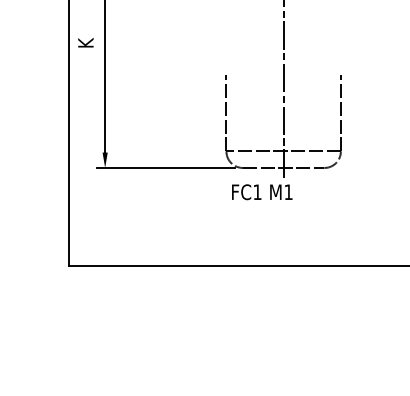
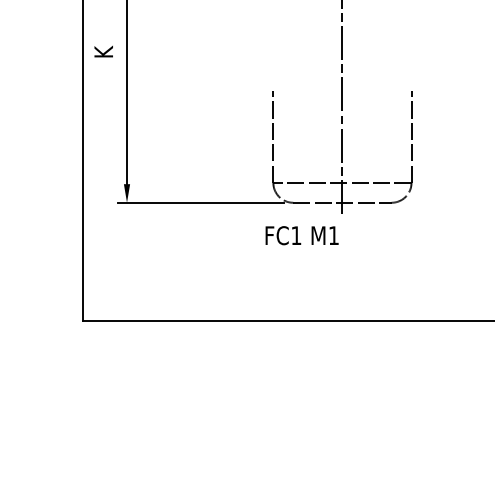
text: (262, 192) -> (302, 235), moved

